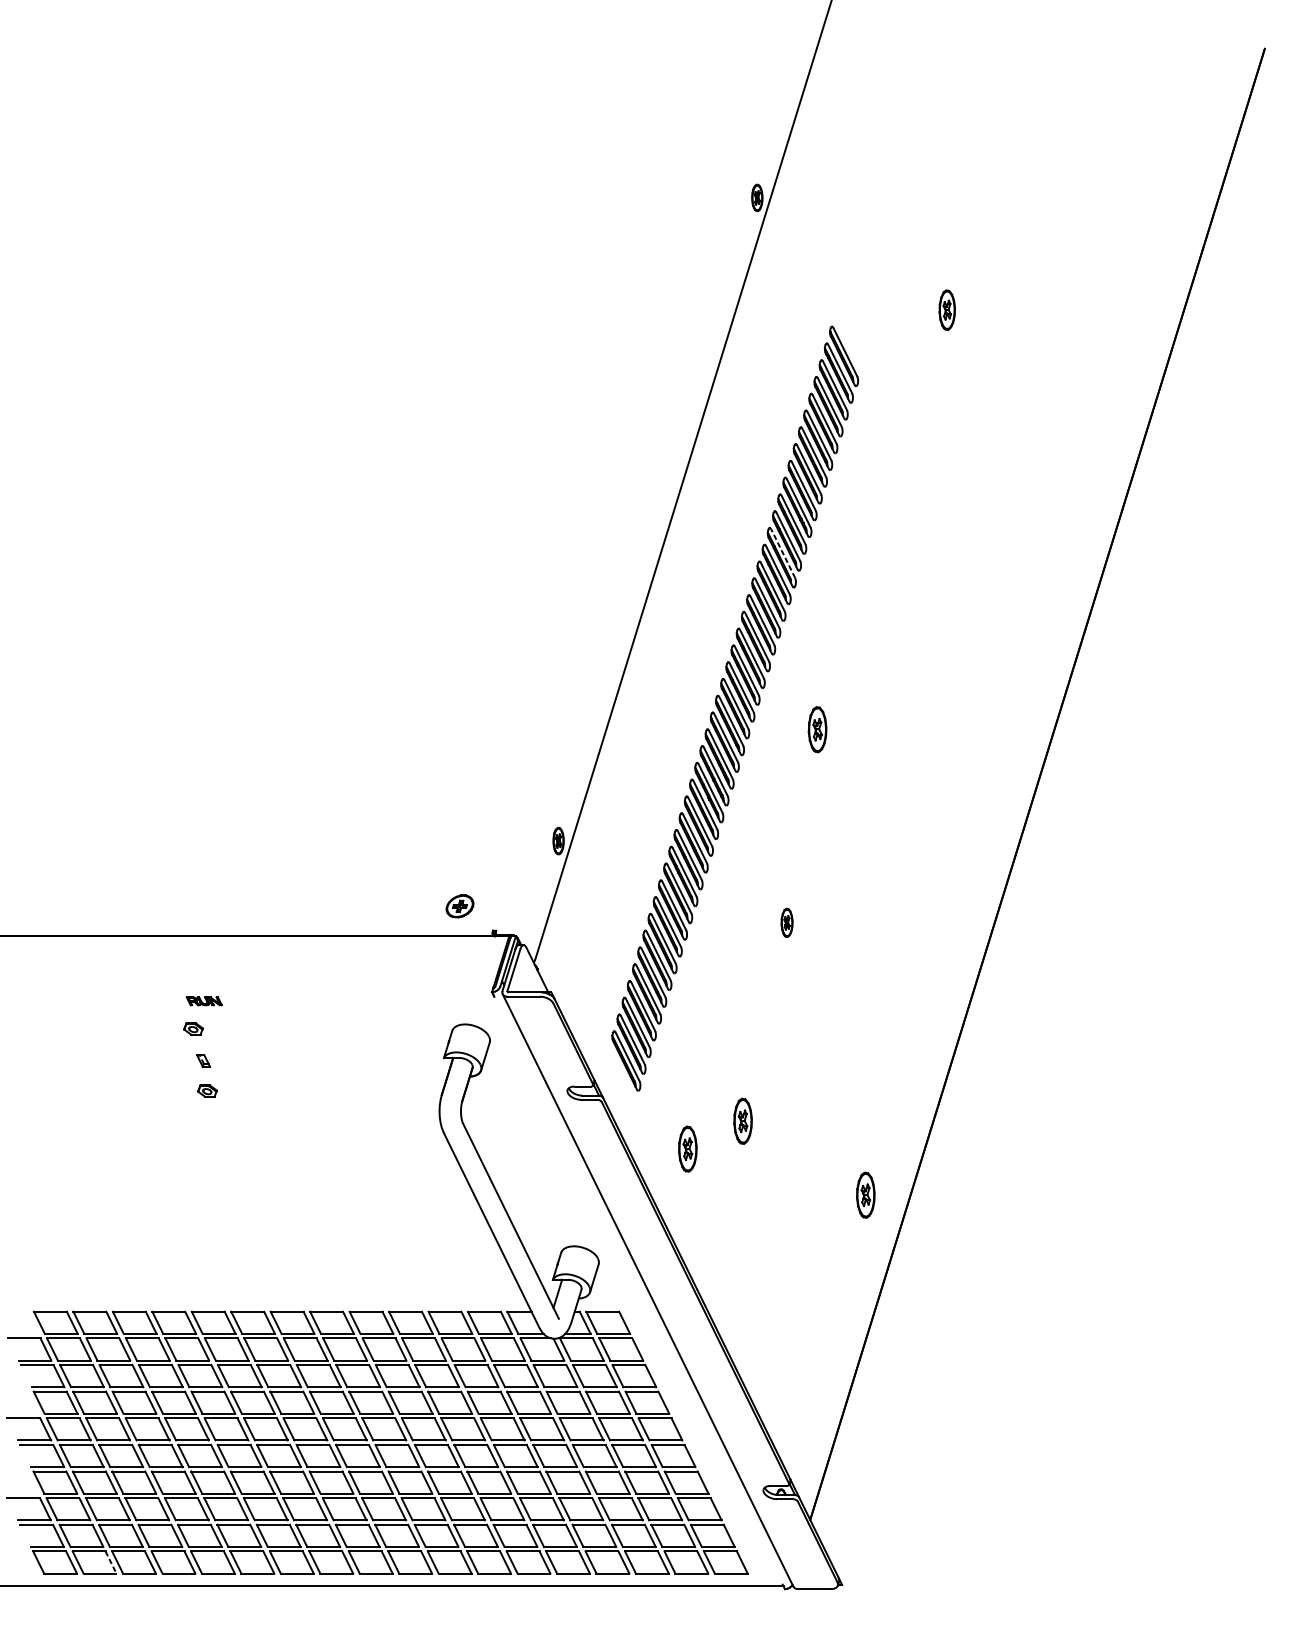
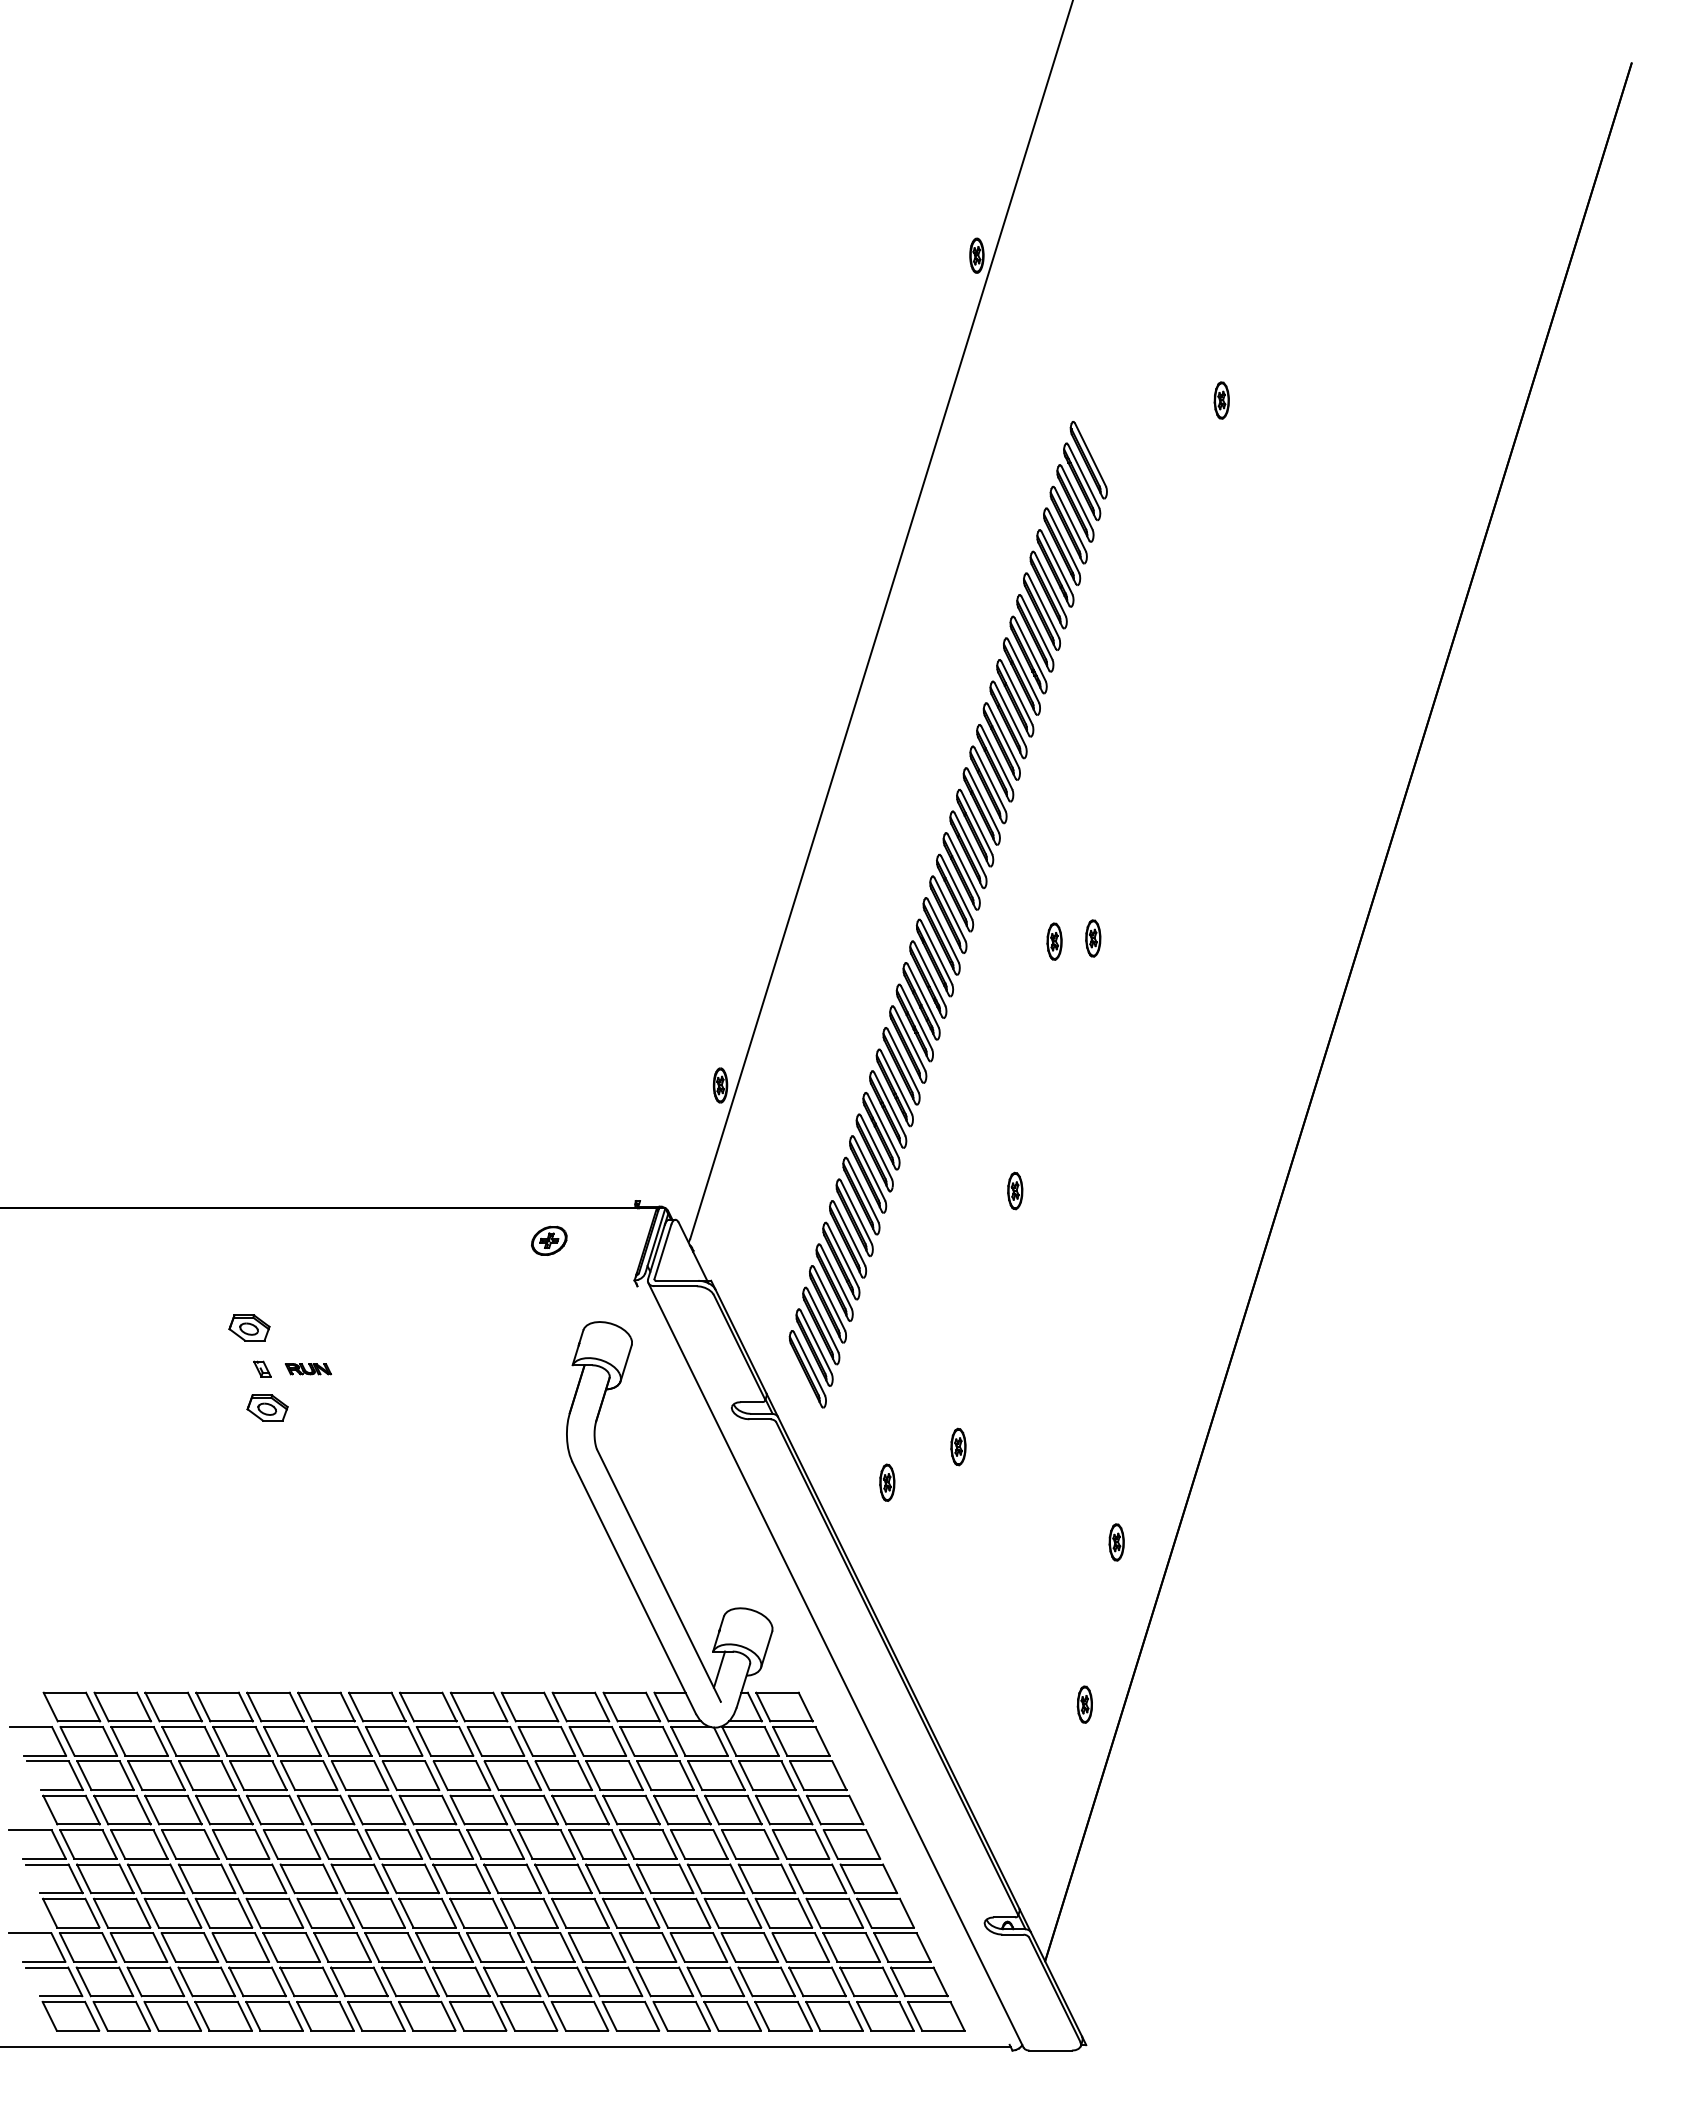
part: (946, 310) -> (1221, 400), size x0.71
line: (783, 553) -> (1010, 714), dashed -> solid
part: (847, 727) -> (1093, 938), added
part: (817, 729) -> (1054, 941), size x0.62
part: (460, 906) -> (549, 1240), moved
part: (204, 1001) -> (308, 1369), moved
part: (193, 1028) -> (249, 1327), size x1.67
part: (207, 1090) -> (267, 1407), size x1.67
part: (743, 1120) -> (958, 1446), size x0.62
part: (688, 1148) -> (887, 1482), size x0.62
part: (865, 1195) -> (1116, 1542), size x0.62
part: (840, 1320) -> (1084, 1704), added
line: (111, 1562) -> (143, 2016), dashed -> solid

